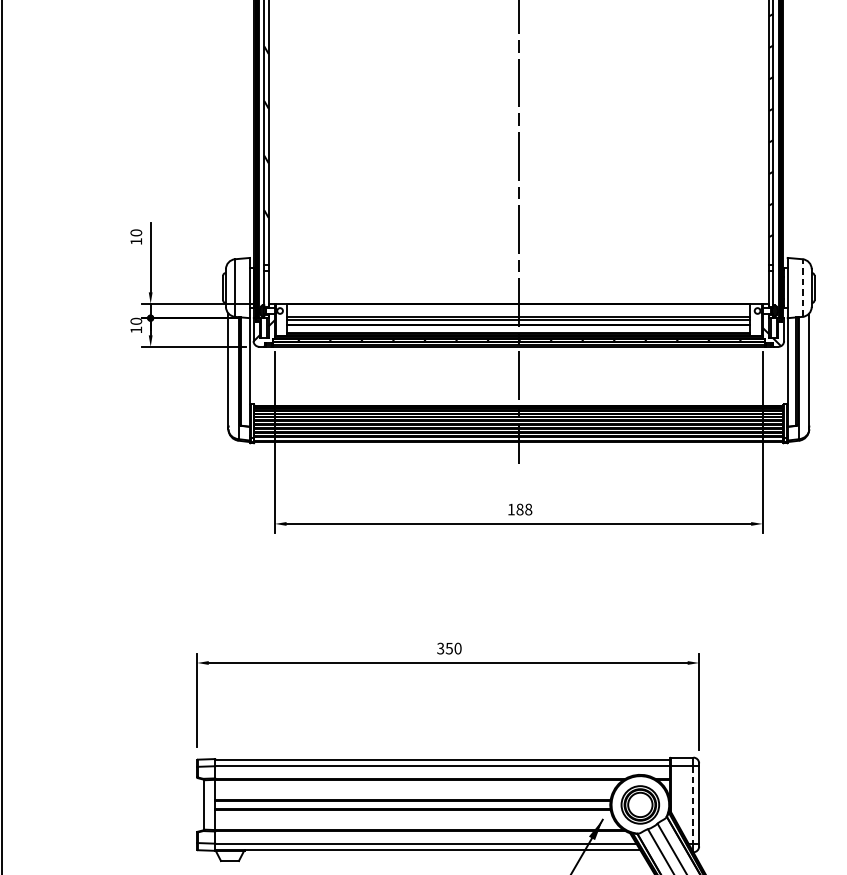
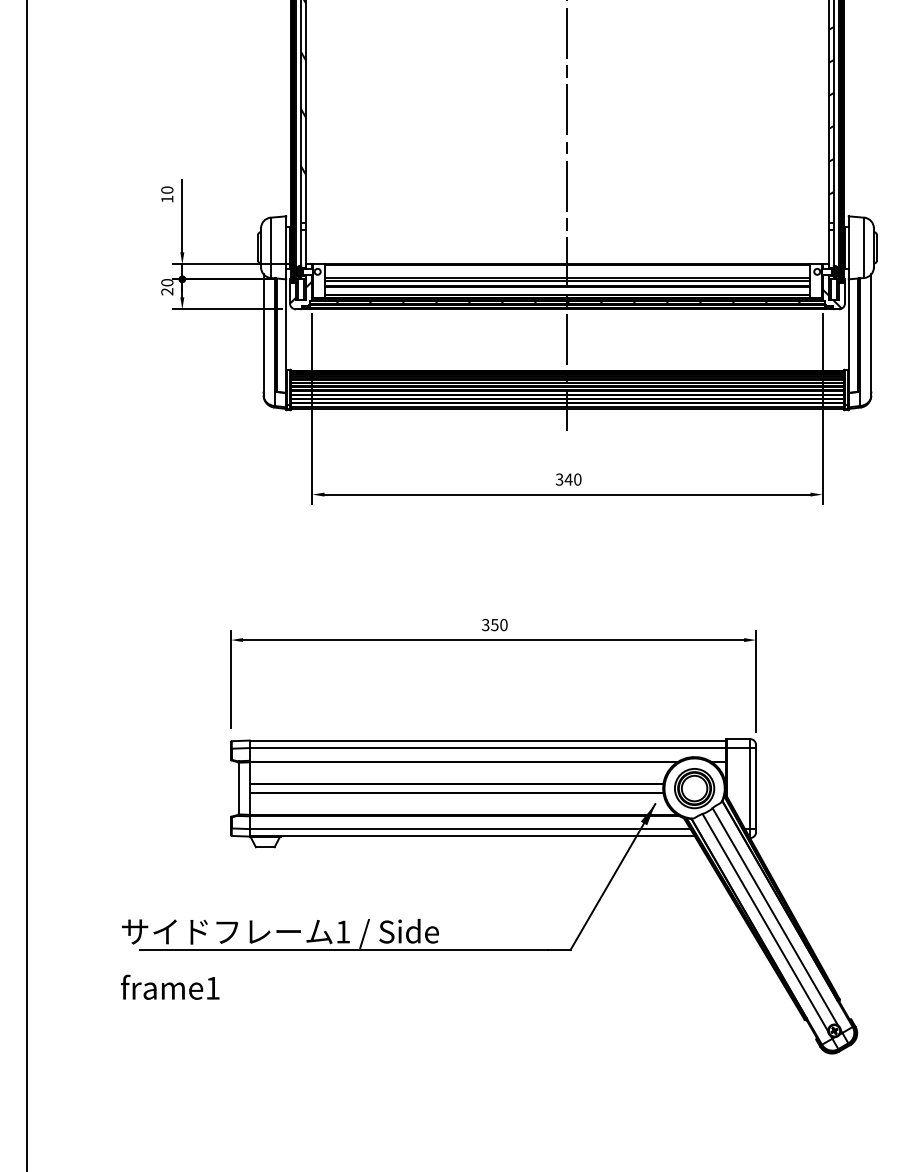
line: (802, 287) -> (864, 247), dashed -> solid
text: (136, 329) -> (167, 291), 10 -> 20
text: (519, 509) -> (568, 479), 188 -> 340
line: (693, 804) -> (750, 788), dashed -> solid

